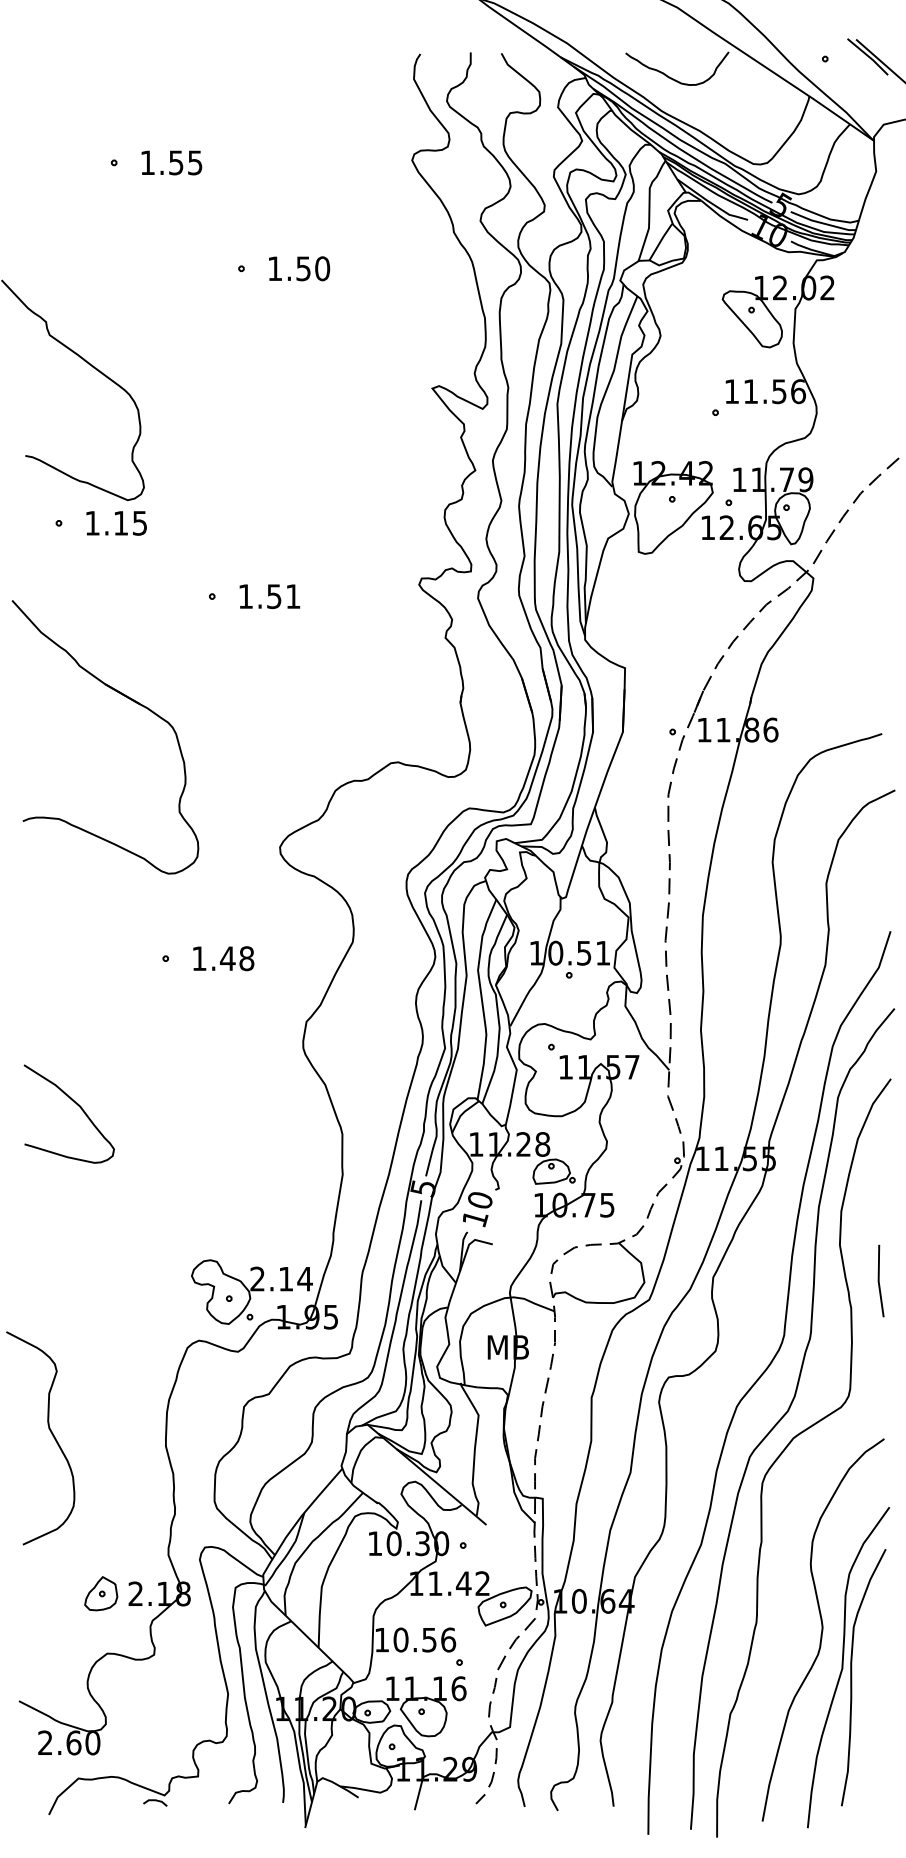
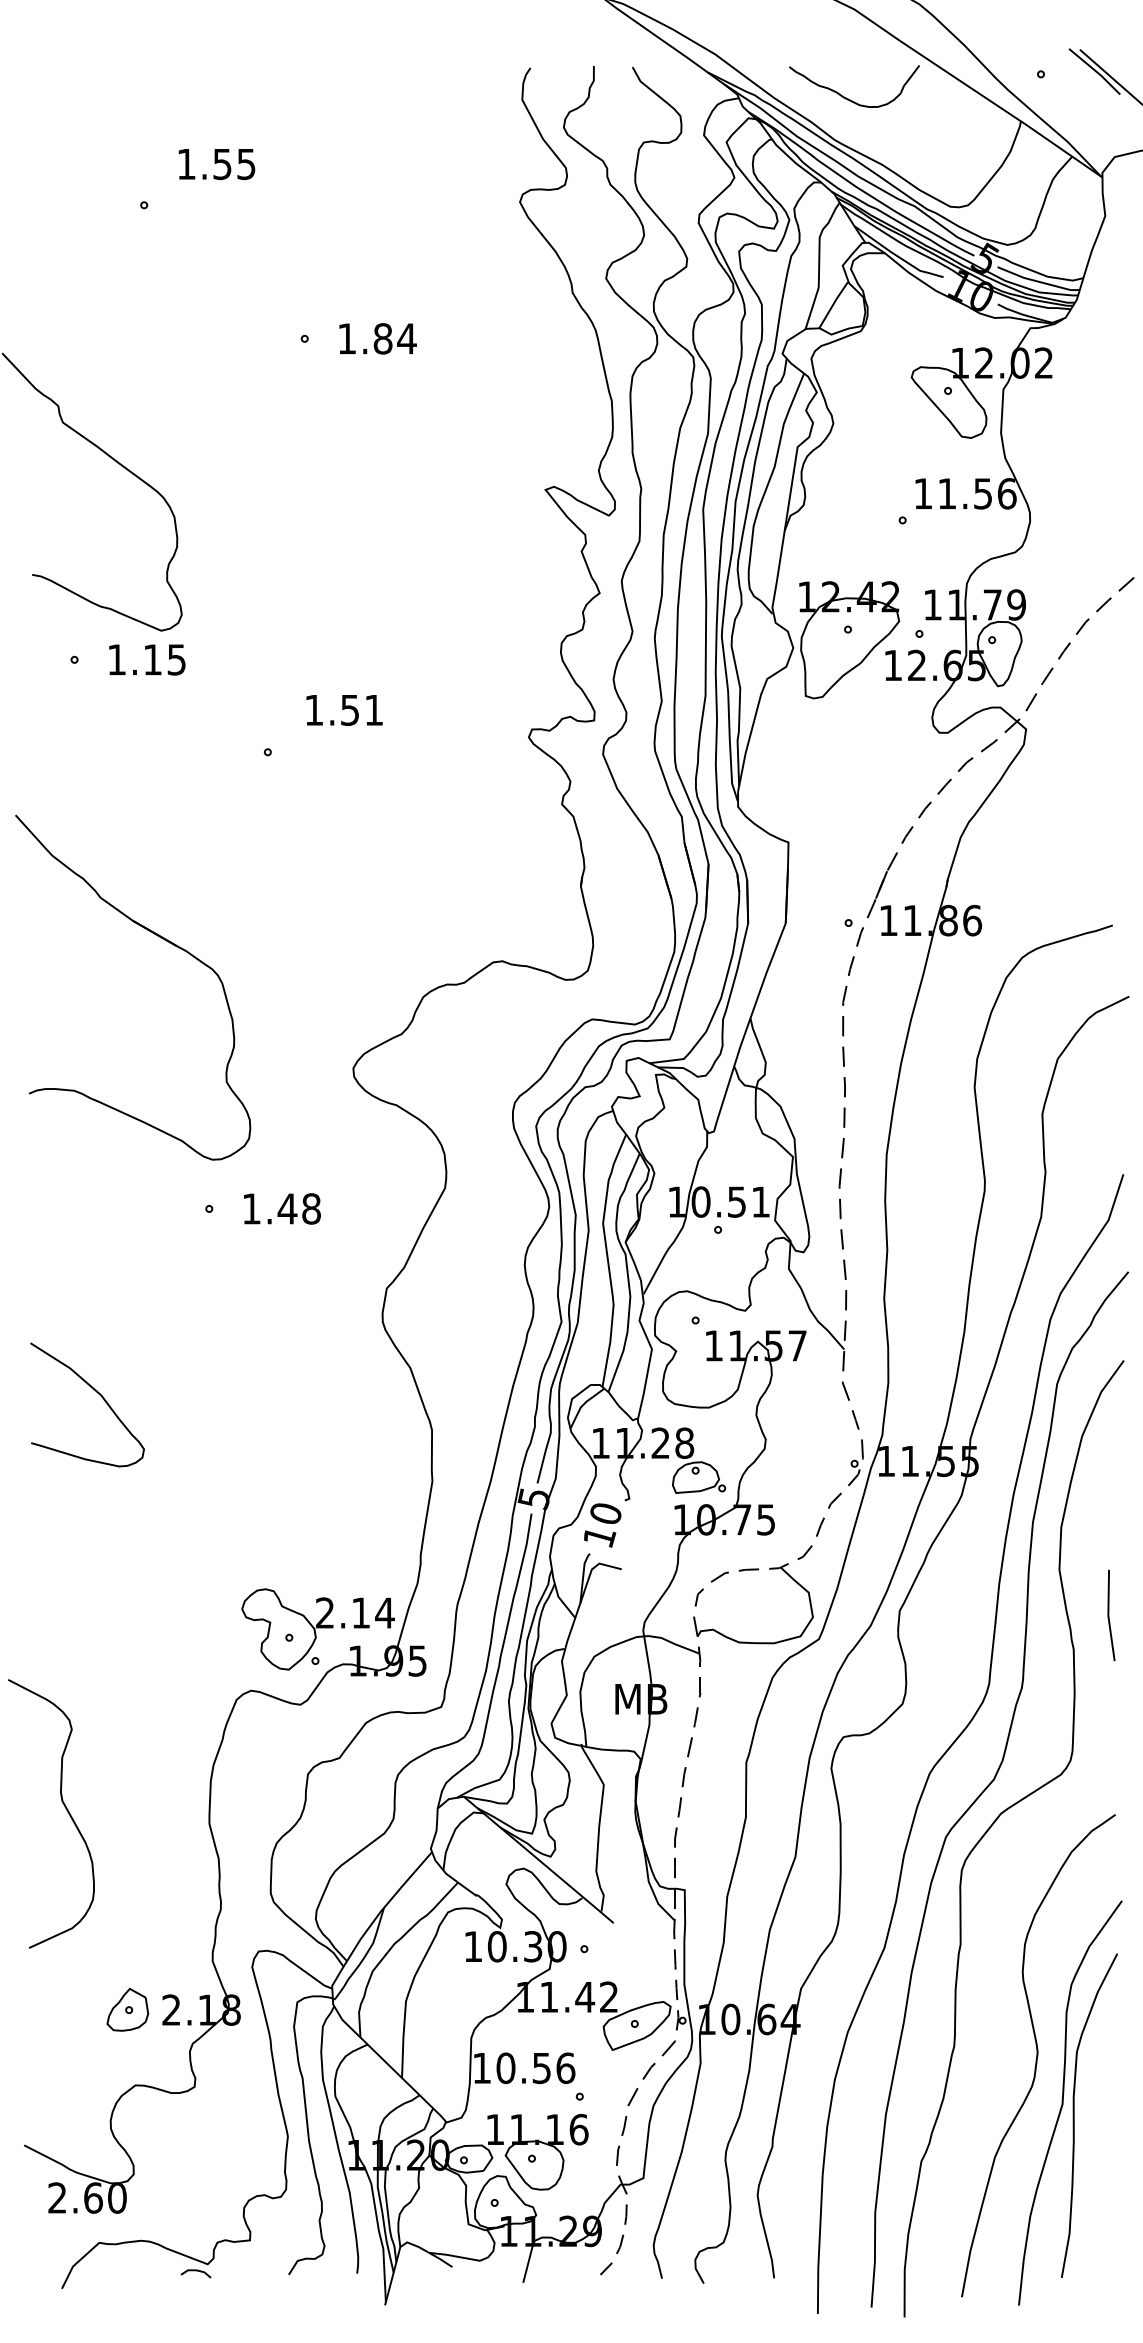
text: (171, 163) -> (216, 164), moved
text: (312, 268) -> (394, 338), 1.50 -> 1.84
text: (269, 596) -> (344, 710), moved
part: (130, 699) -> (164, 940), moved

